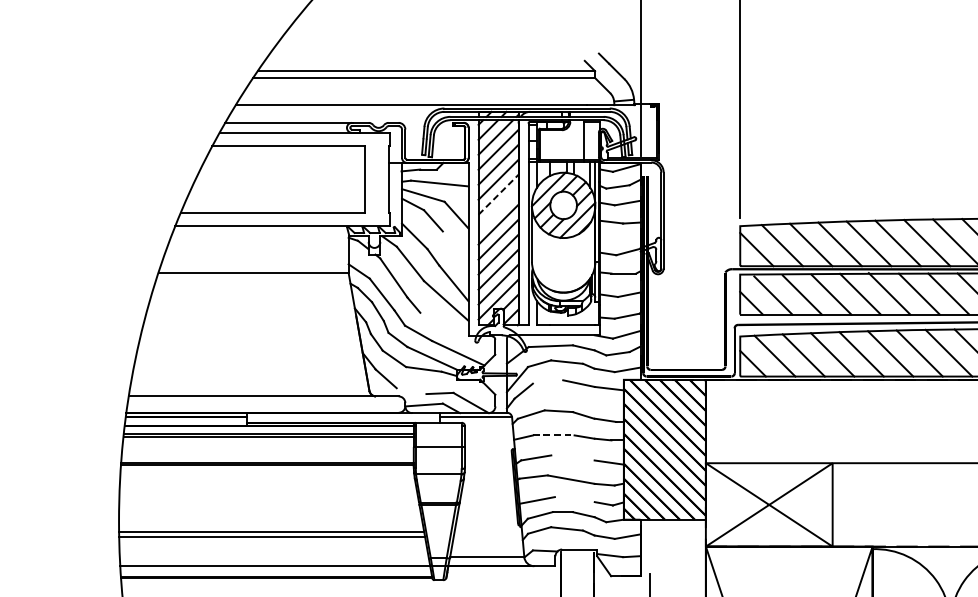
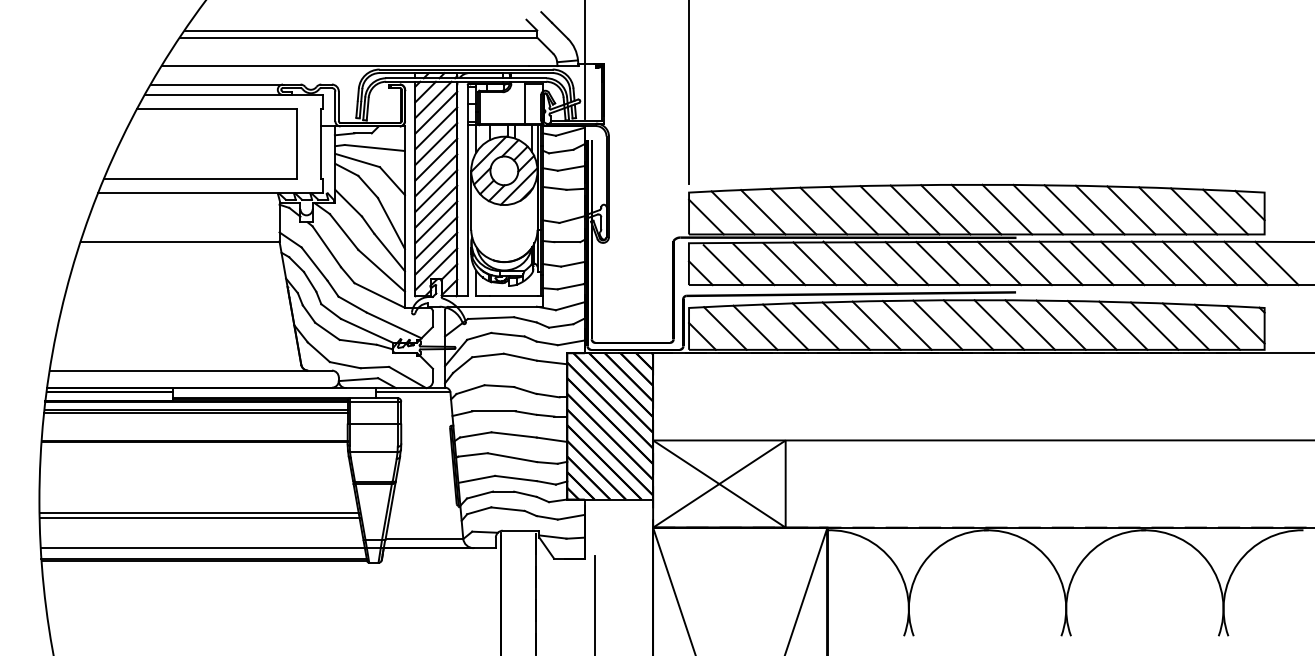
line: (498, 194) -> (436, 159), dashed -> solid
line: (498, 209) -> (436, 175), added
line: (454, 255) -> (390, 223), added
line: (444, 324) -> (379, 295), added
line: (547, 381) -> (487, 355), added
line: (410, 391) -> (344, 365), added
line: (438, 425) -> (373, 401), added
line: (554, 435) -> (494, 411), dashed -> solid
line: (572, 457) -> (513, 434), added
line: (574, 499) -> (515, 478), added

